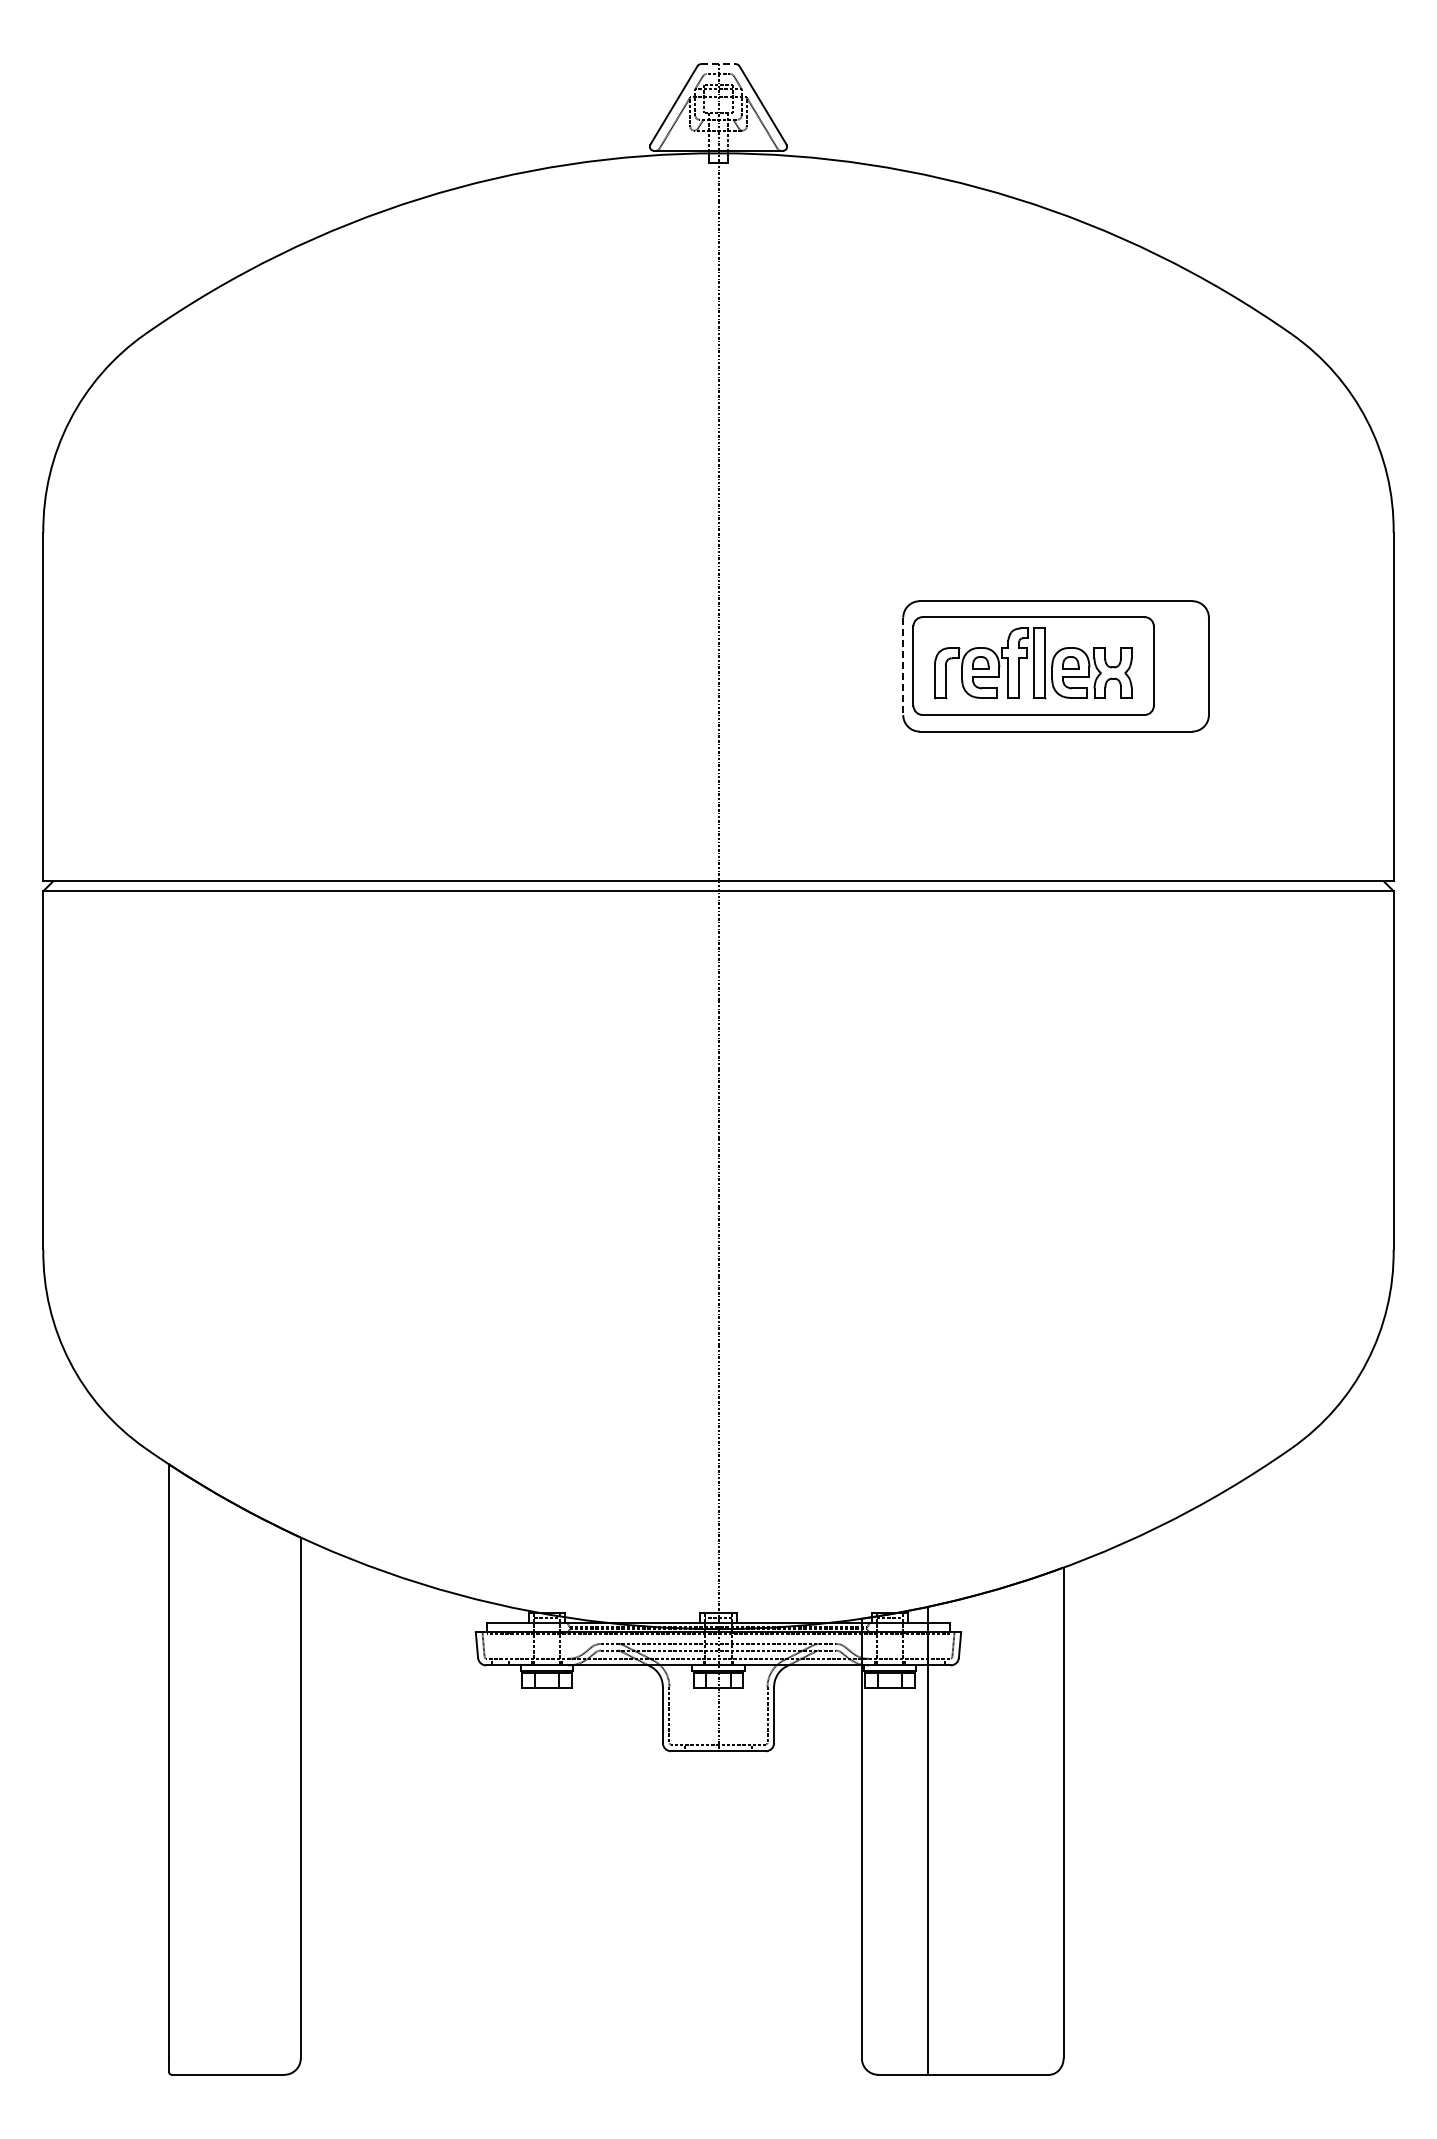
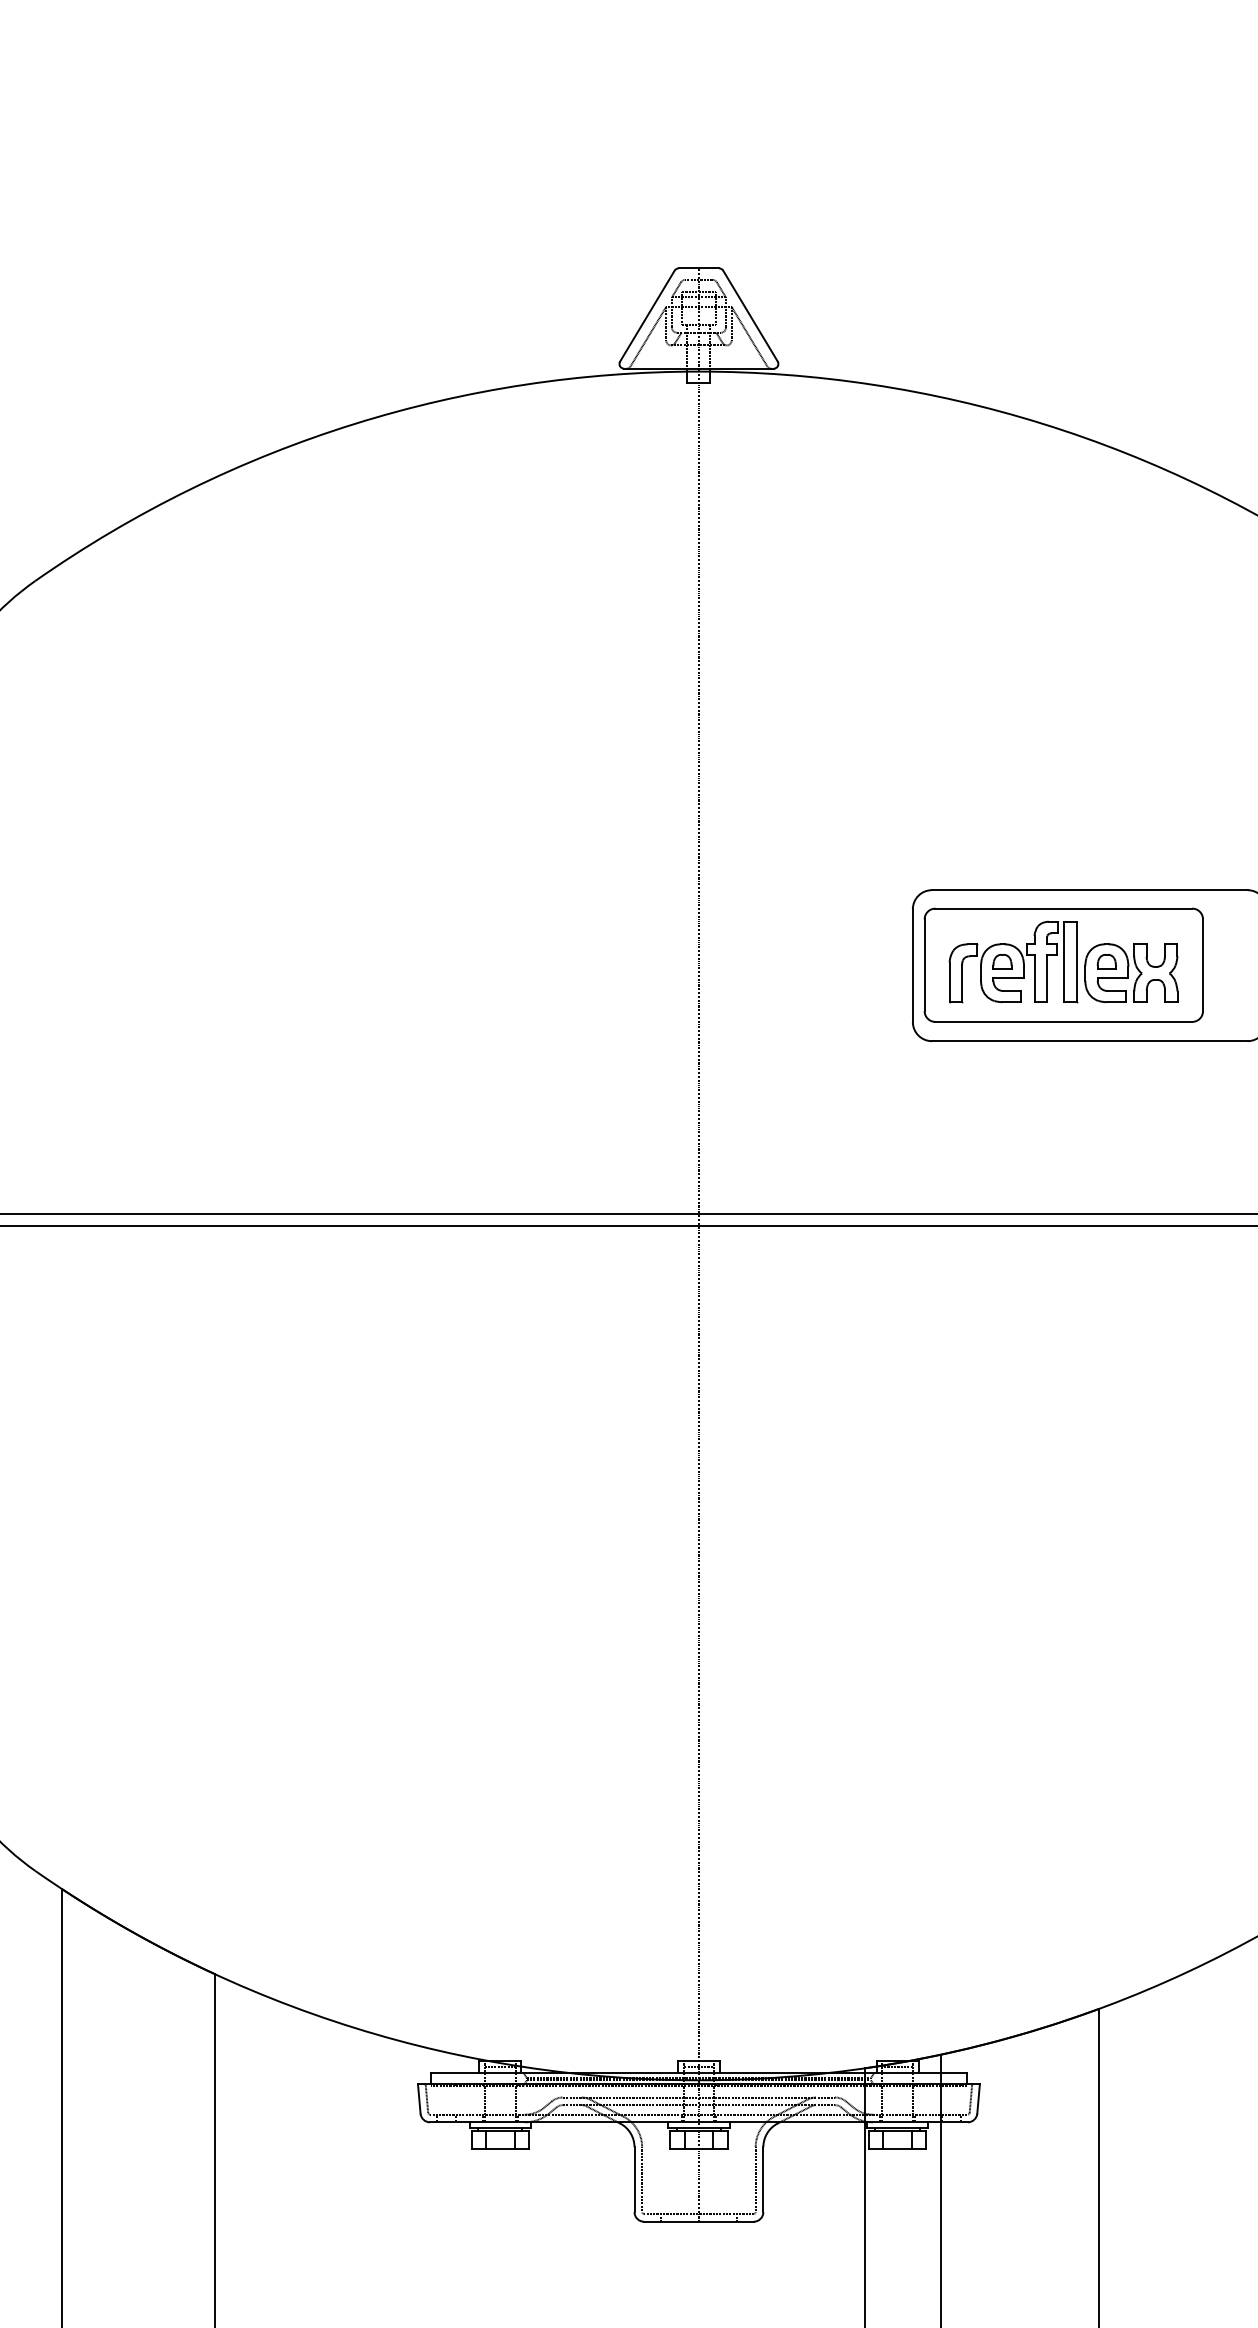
line: (718, 64) -> (698, 268), dashed -> solid
line: (903, 666) -> (913, 965), dashed -> solid

